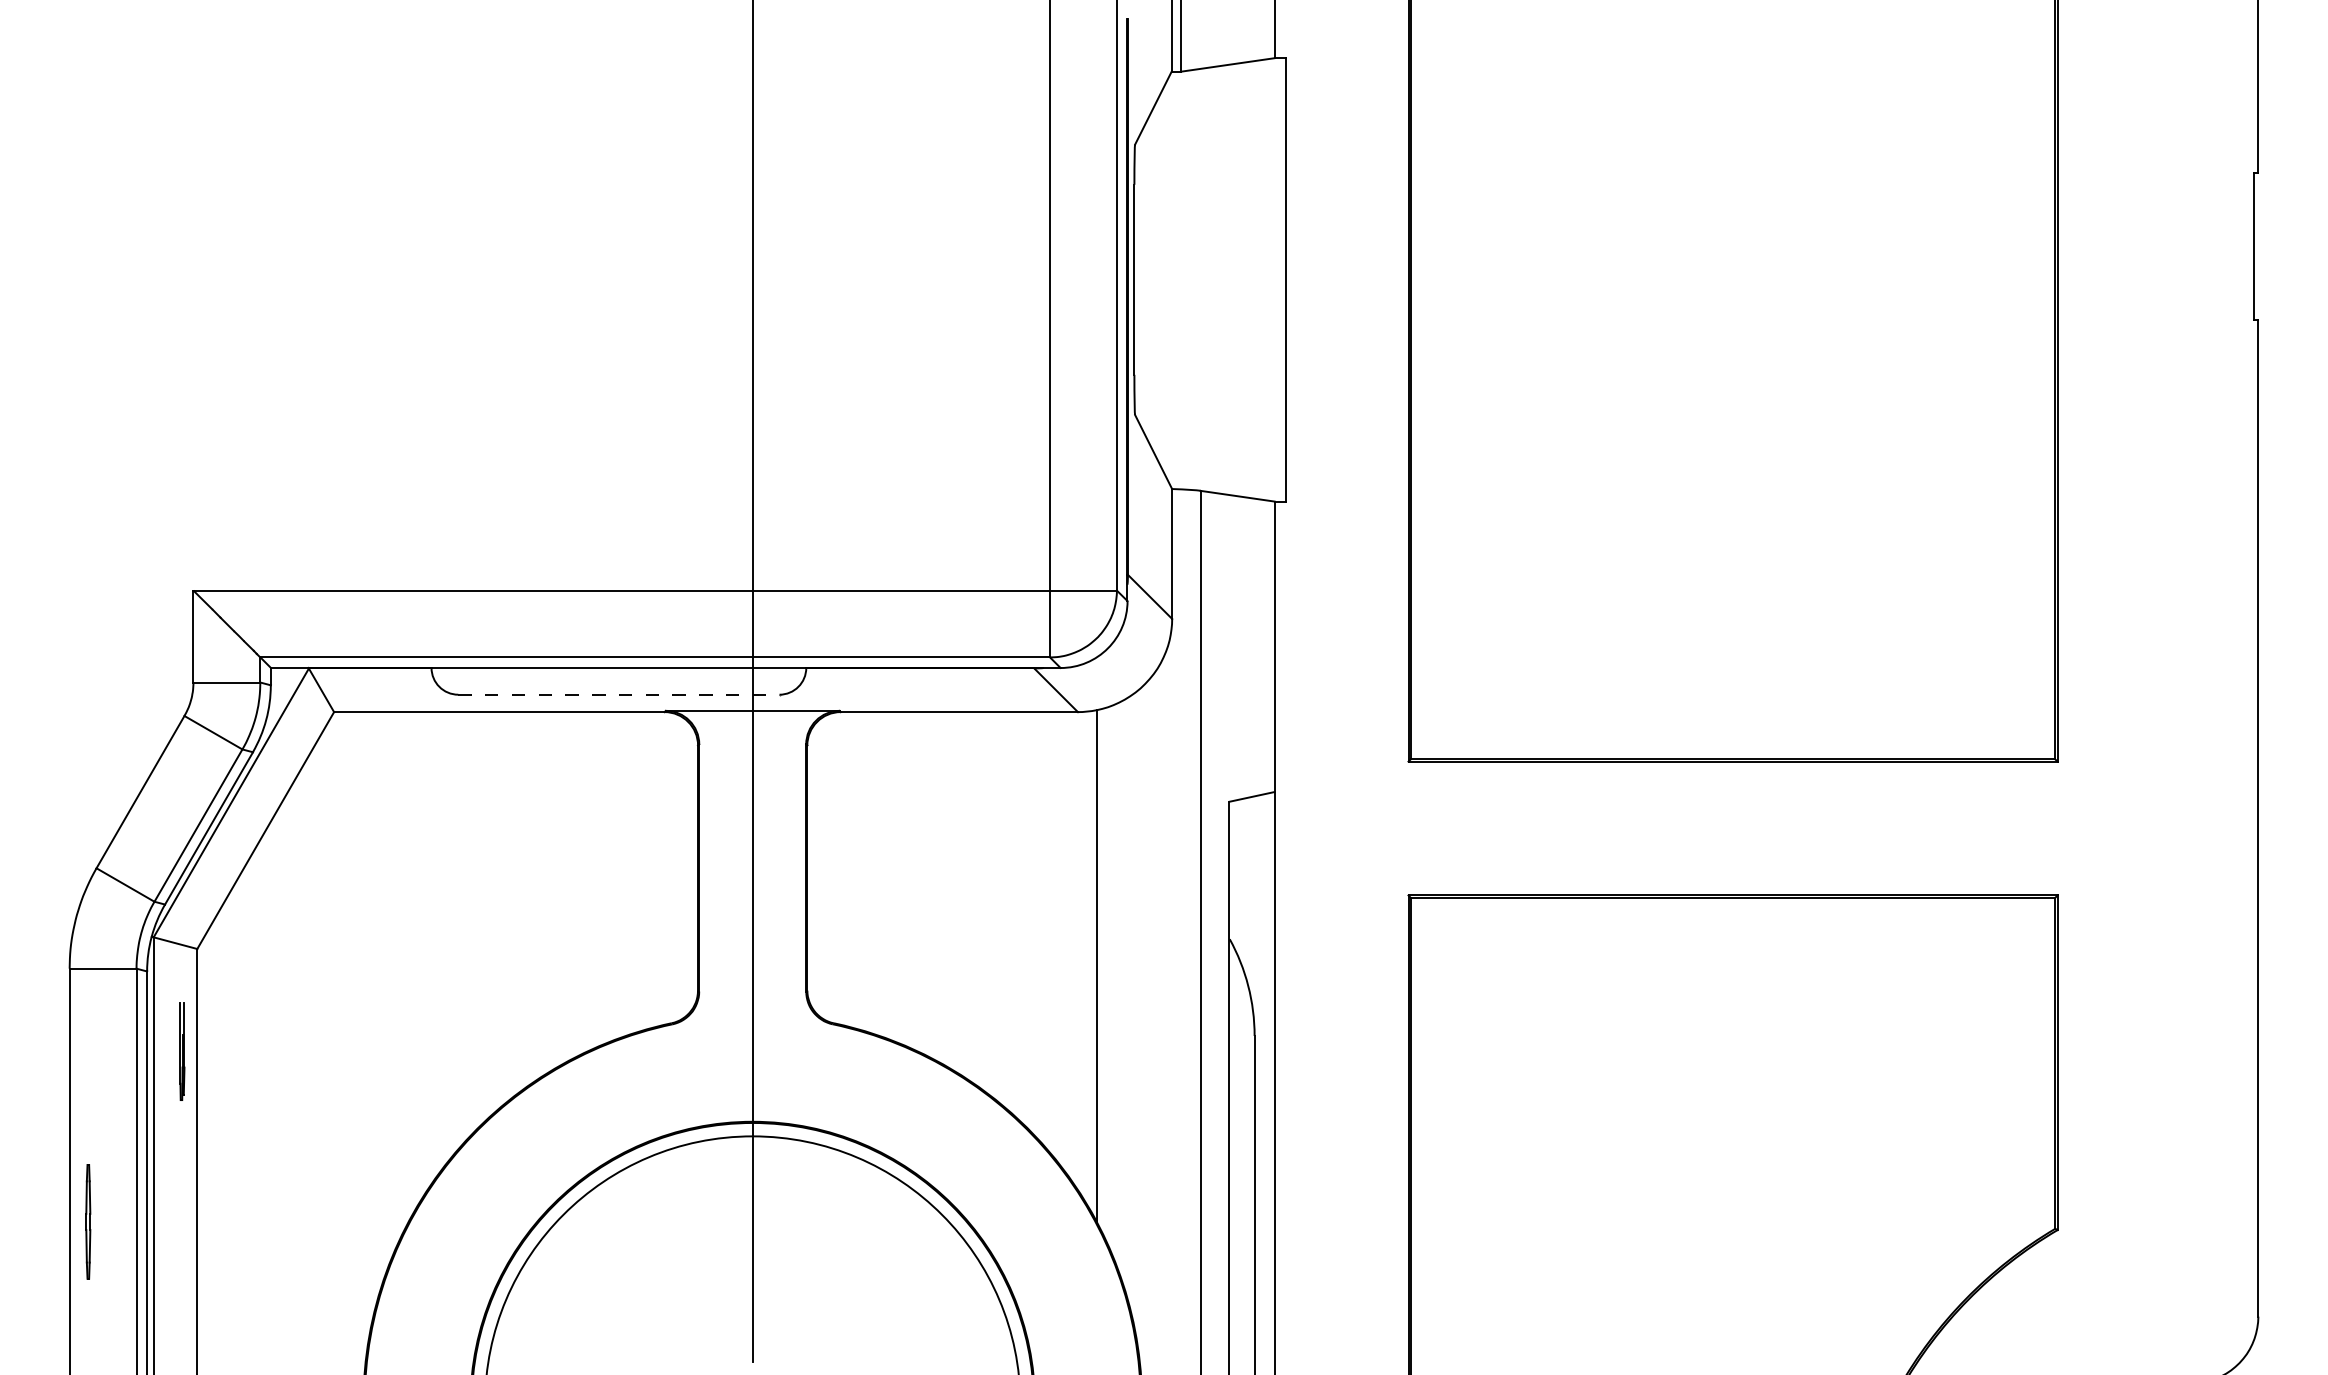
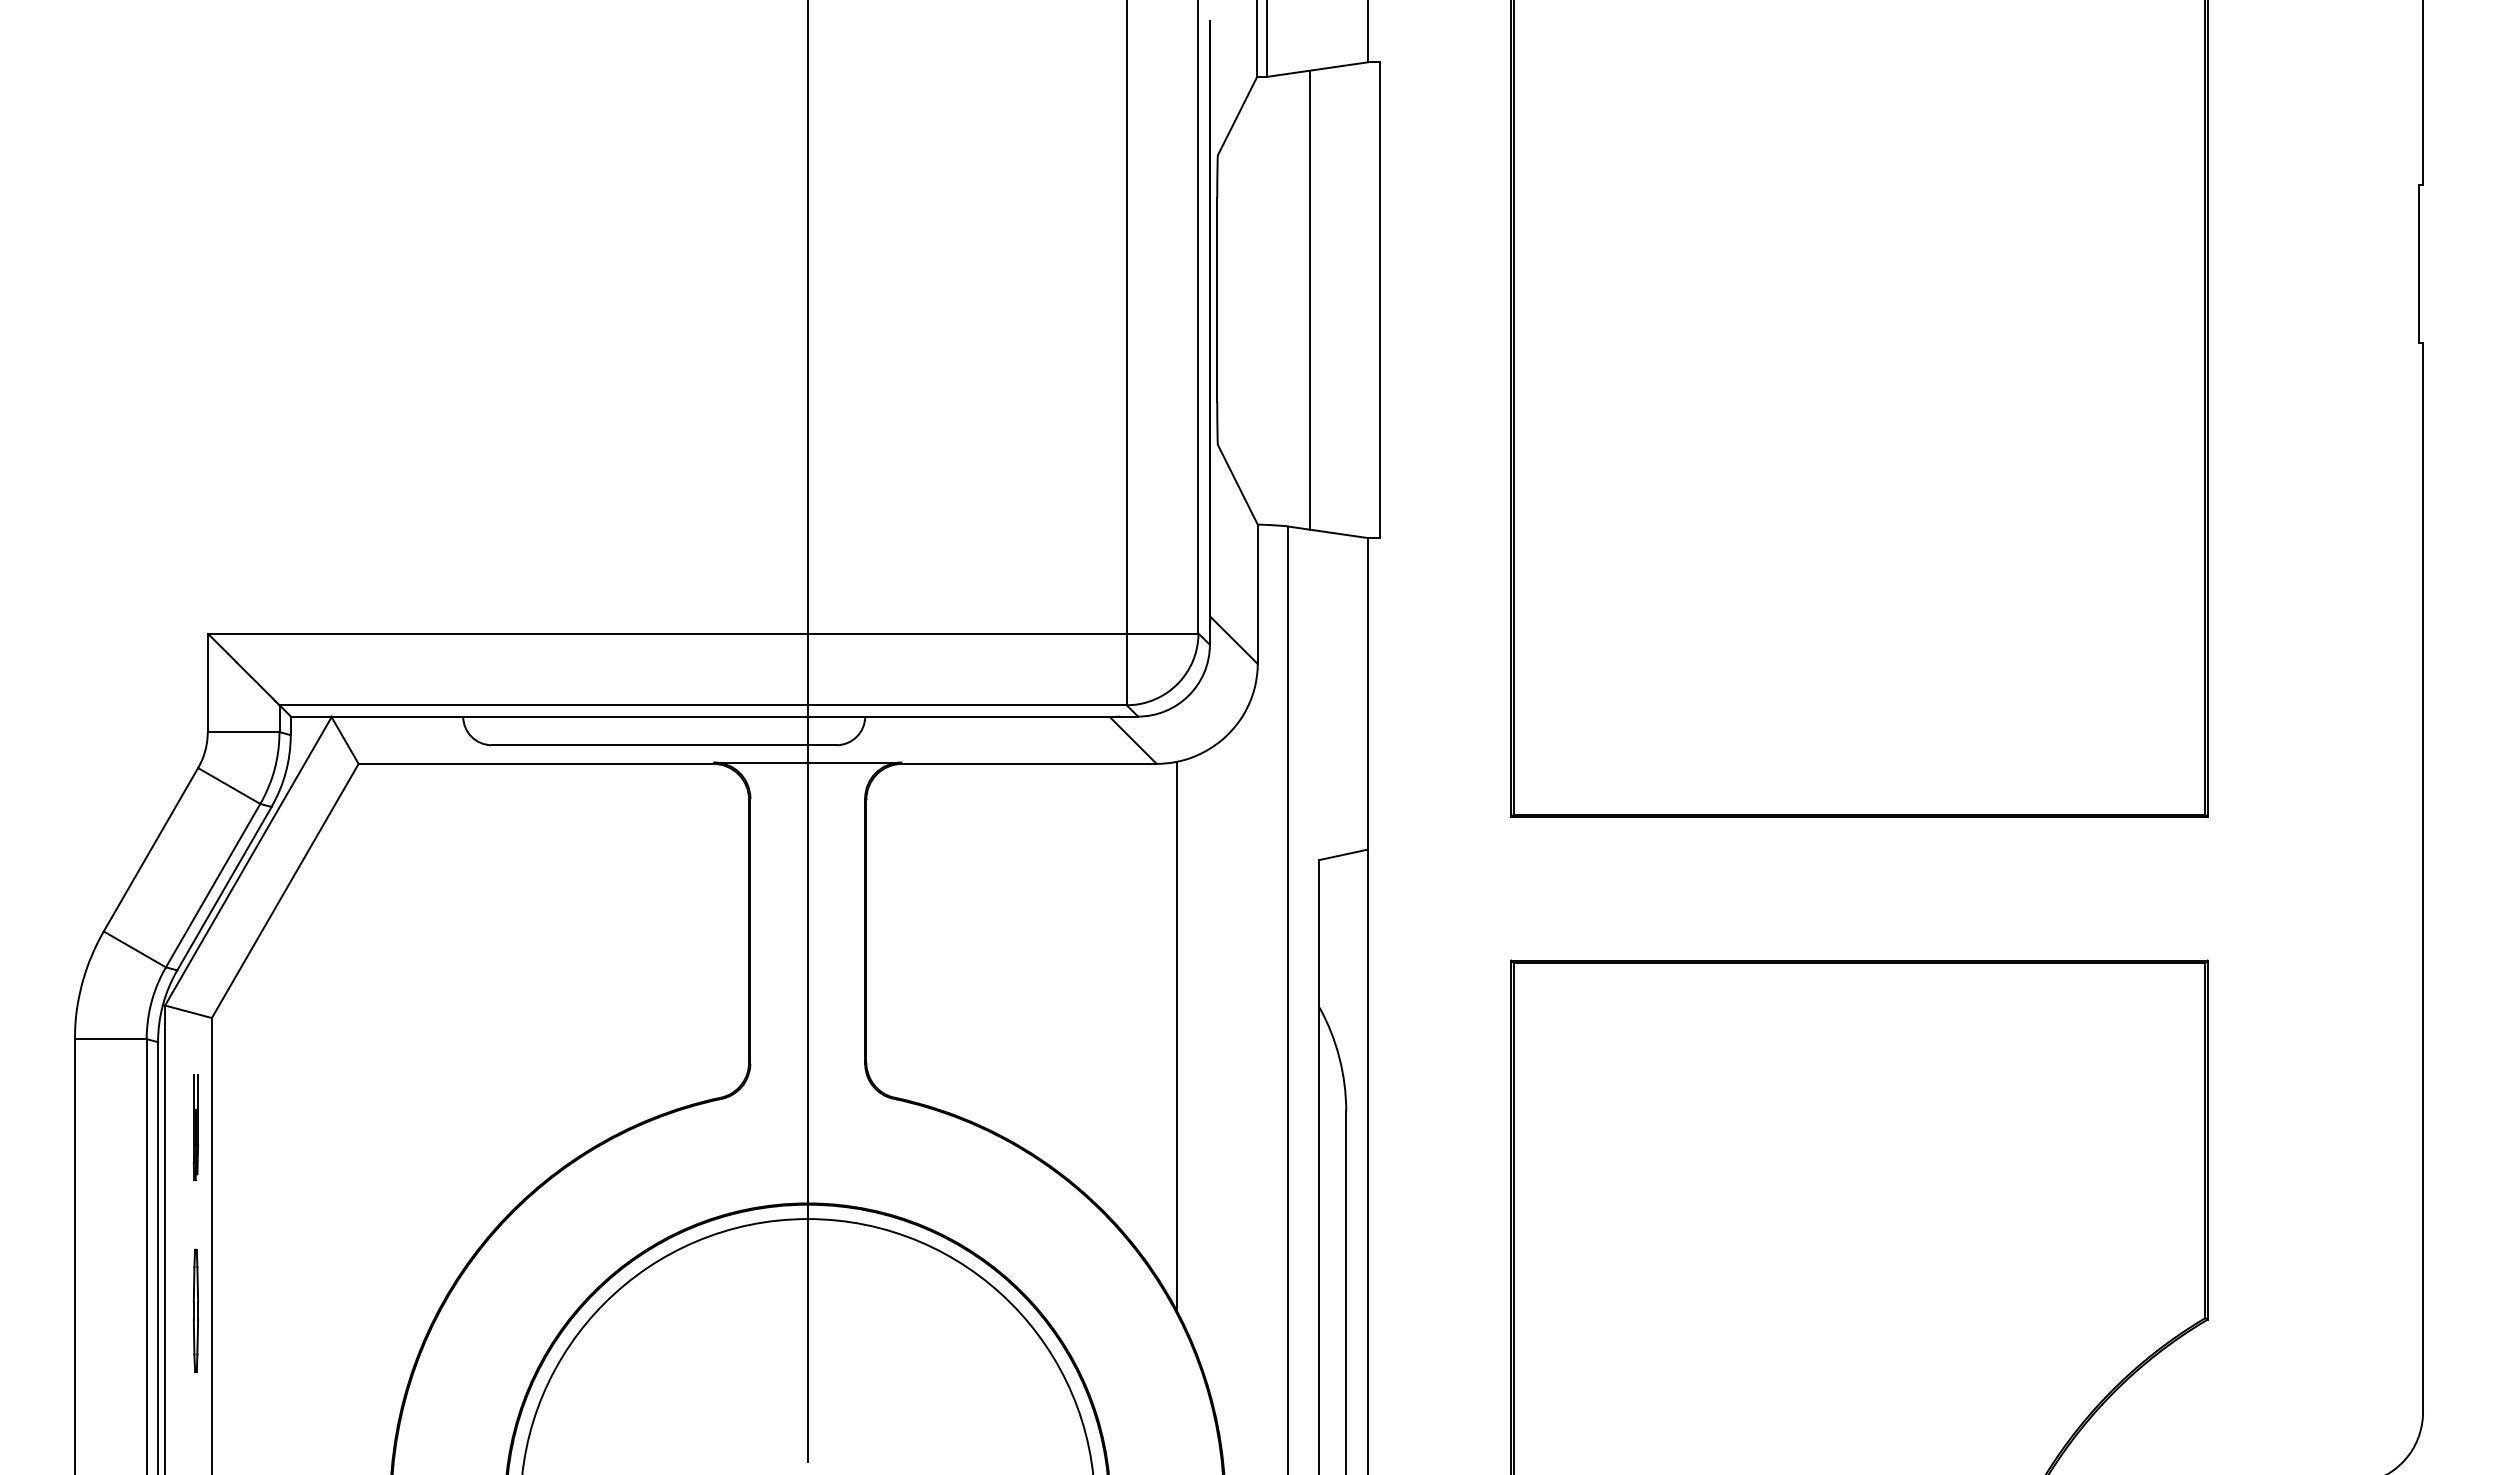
line: (1221, 279) -> (1310, 299), added
line: (619, 694) -> (664, 745), dashed -> solid
part: (87, 1221) -> (195, 1310), moved

